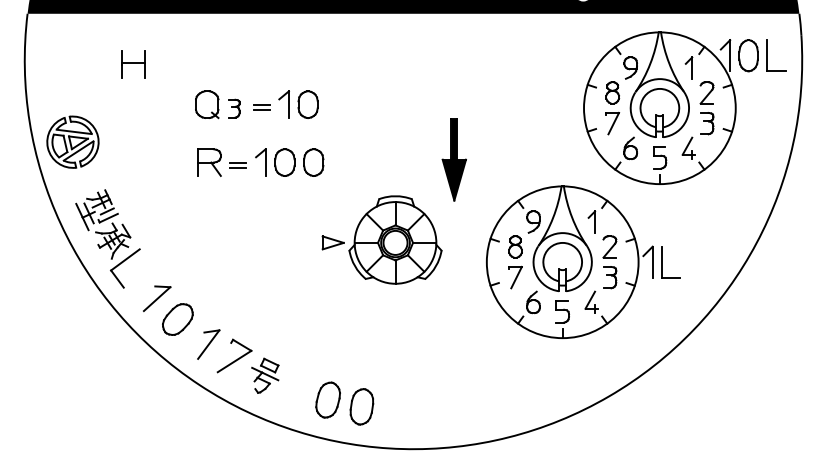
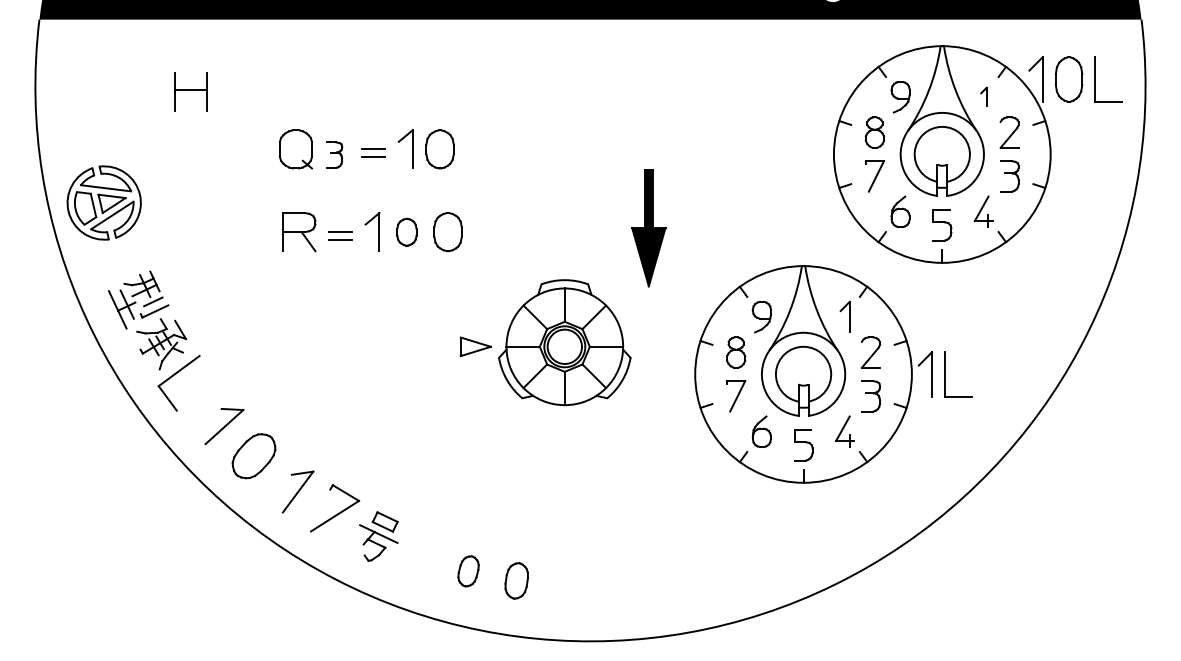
part: (688, 67) -> (983, 96), size x0.6
part: (284, 162) -> (406, 232), size x0.7
part: (328, 400) -> (468, 571), size x0.6
part: (361, 406) -> (516, 580), size x0.7

